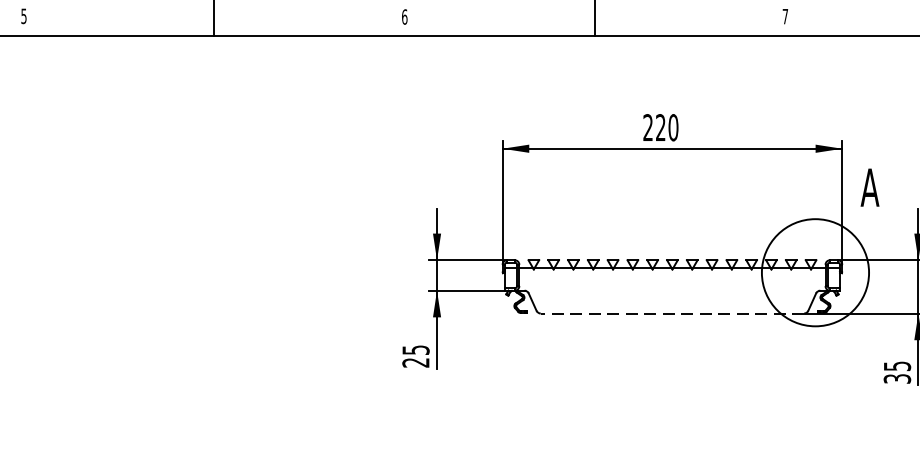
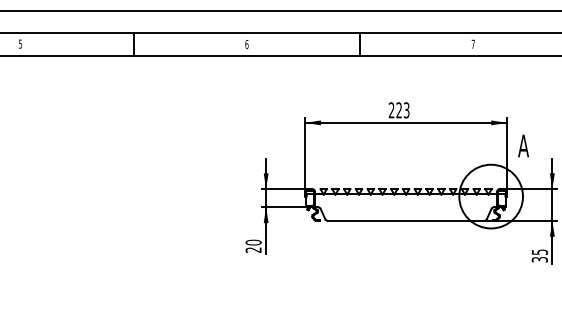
text: (673, 127) -> (406, 110), 220 -> 223
line: (671, 312) -> (405, 220), dashed -> solid
text: (415, 349) -> (253, 242), 25 -> 20

